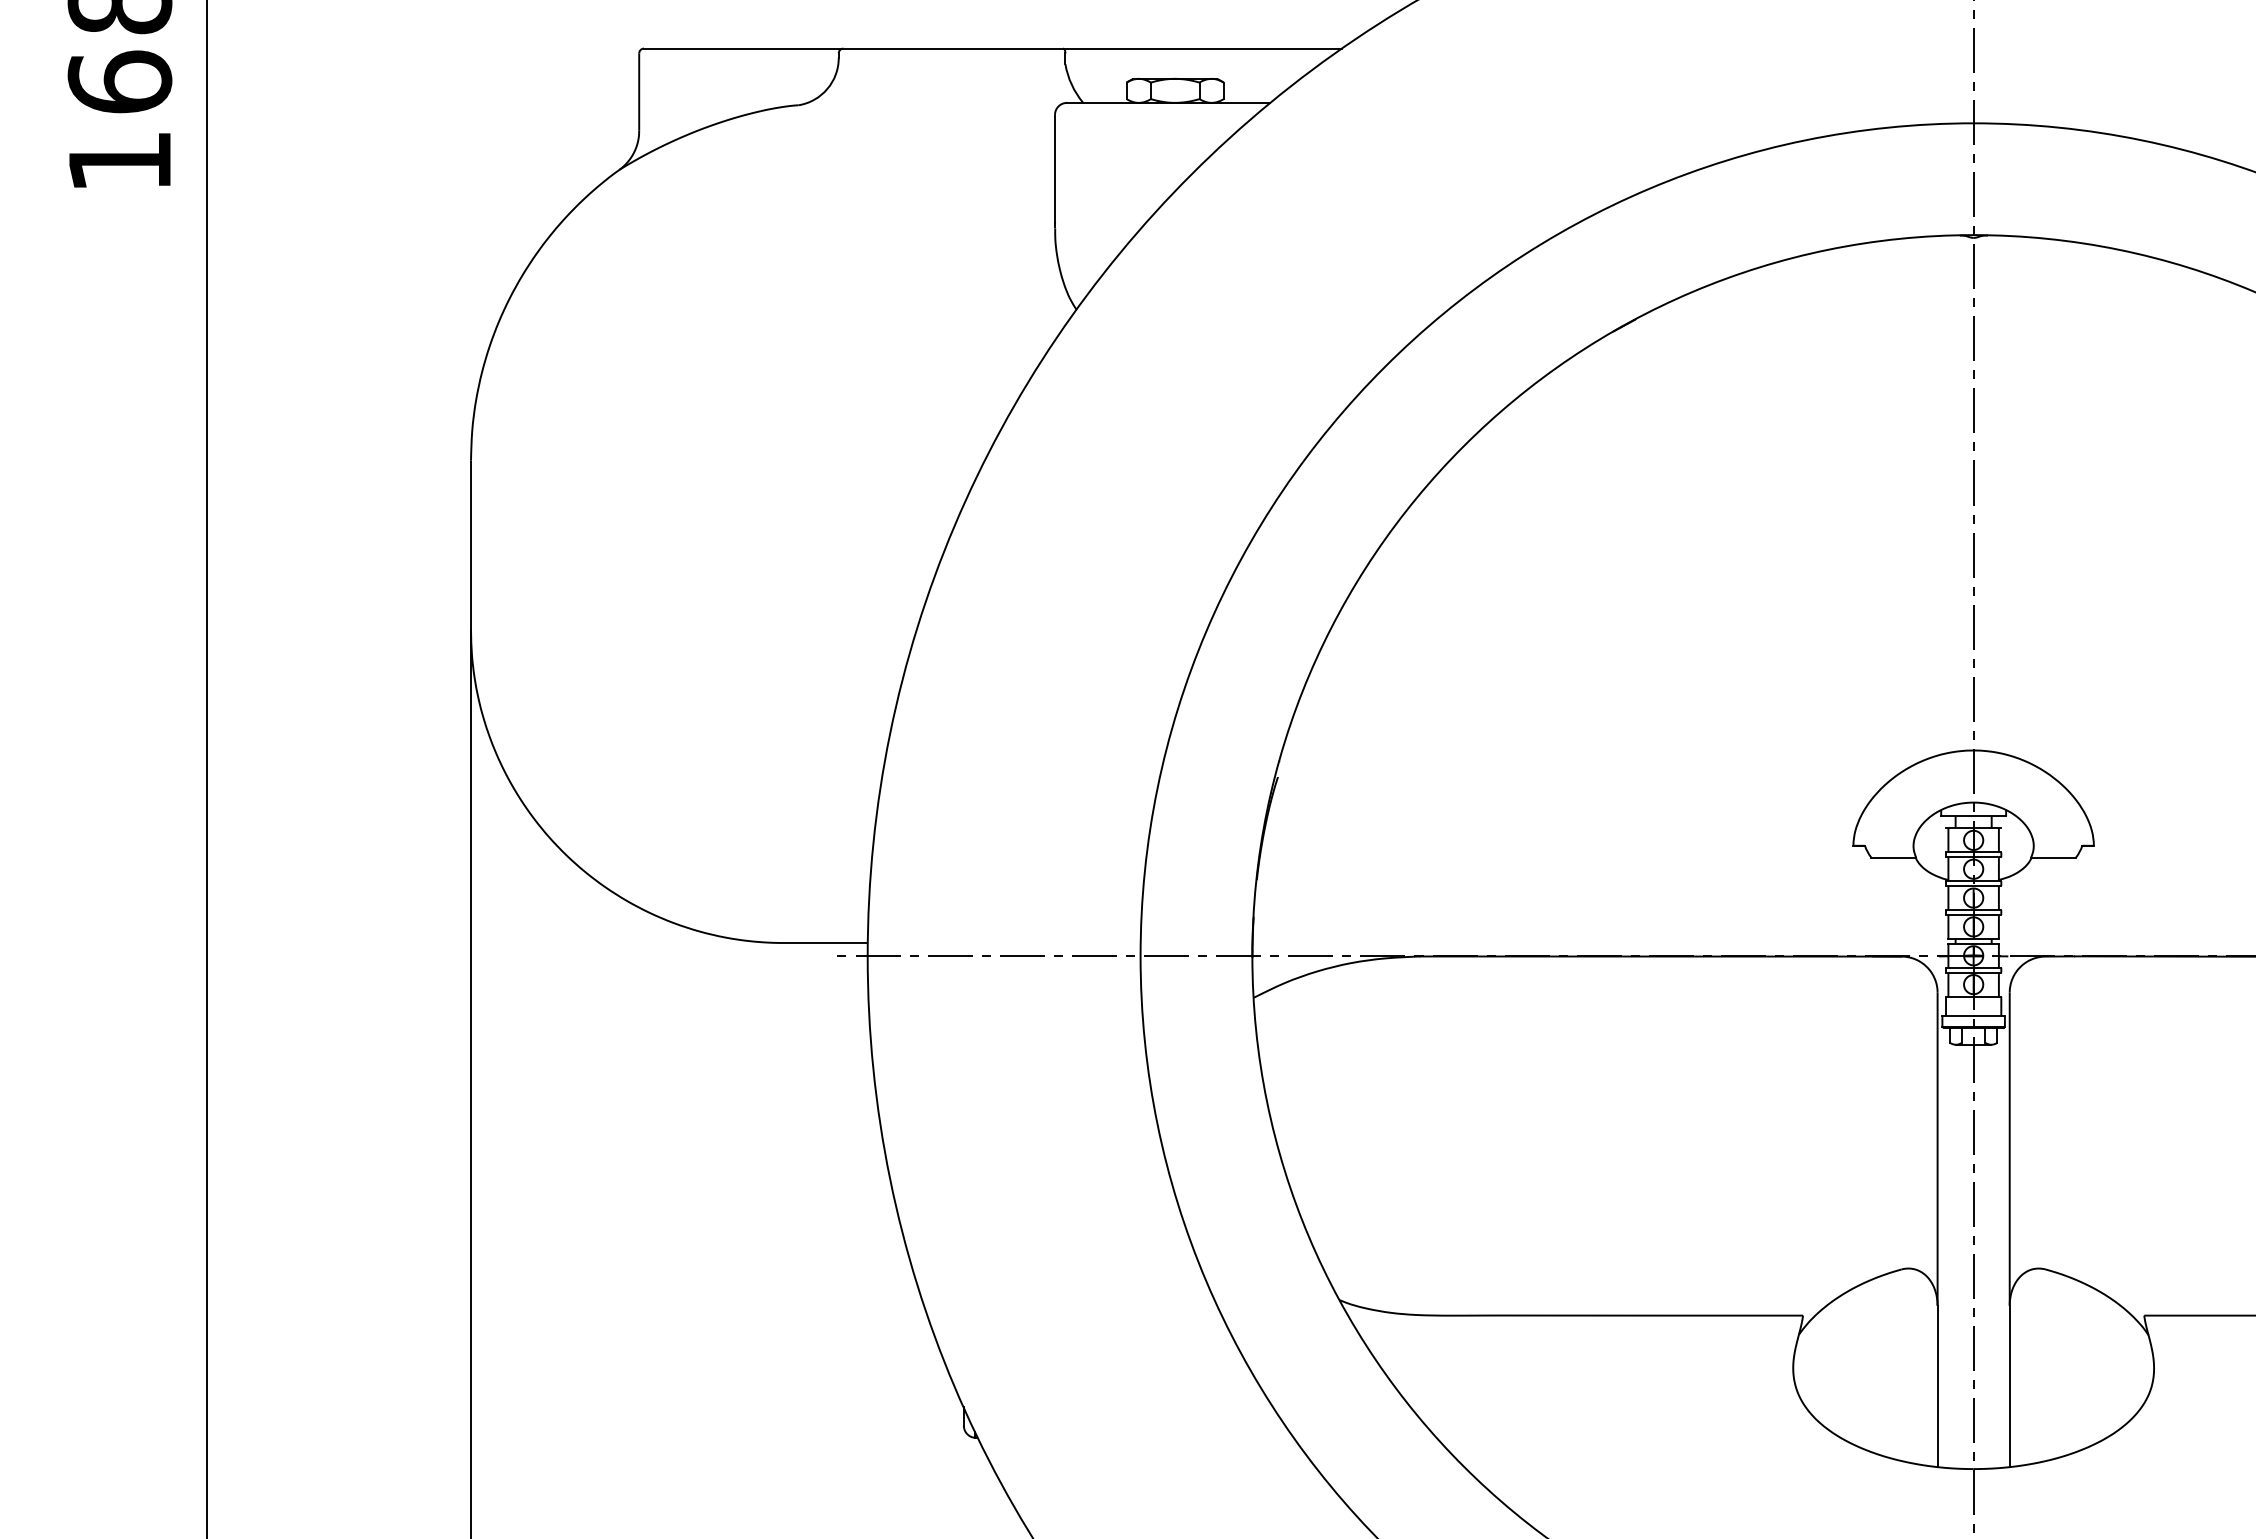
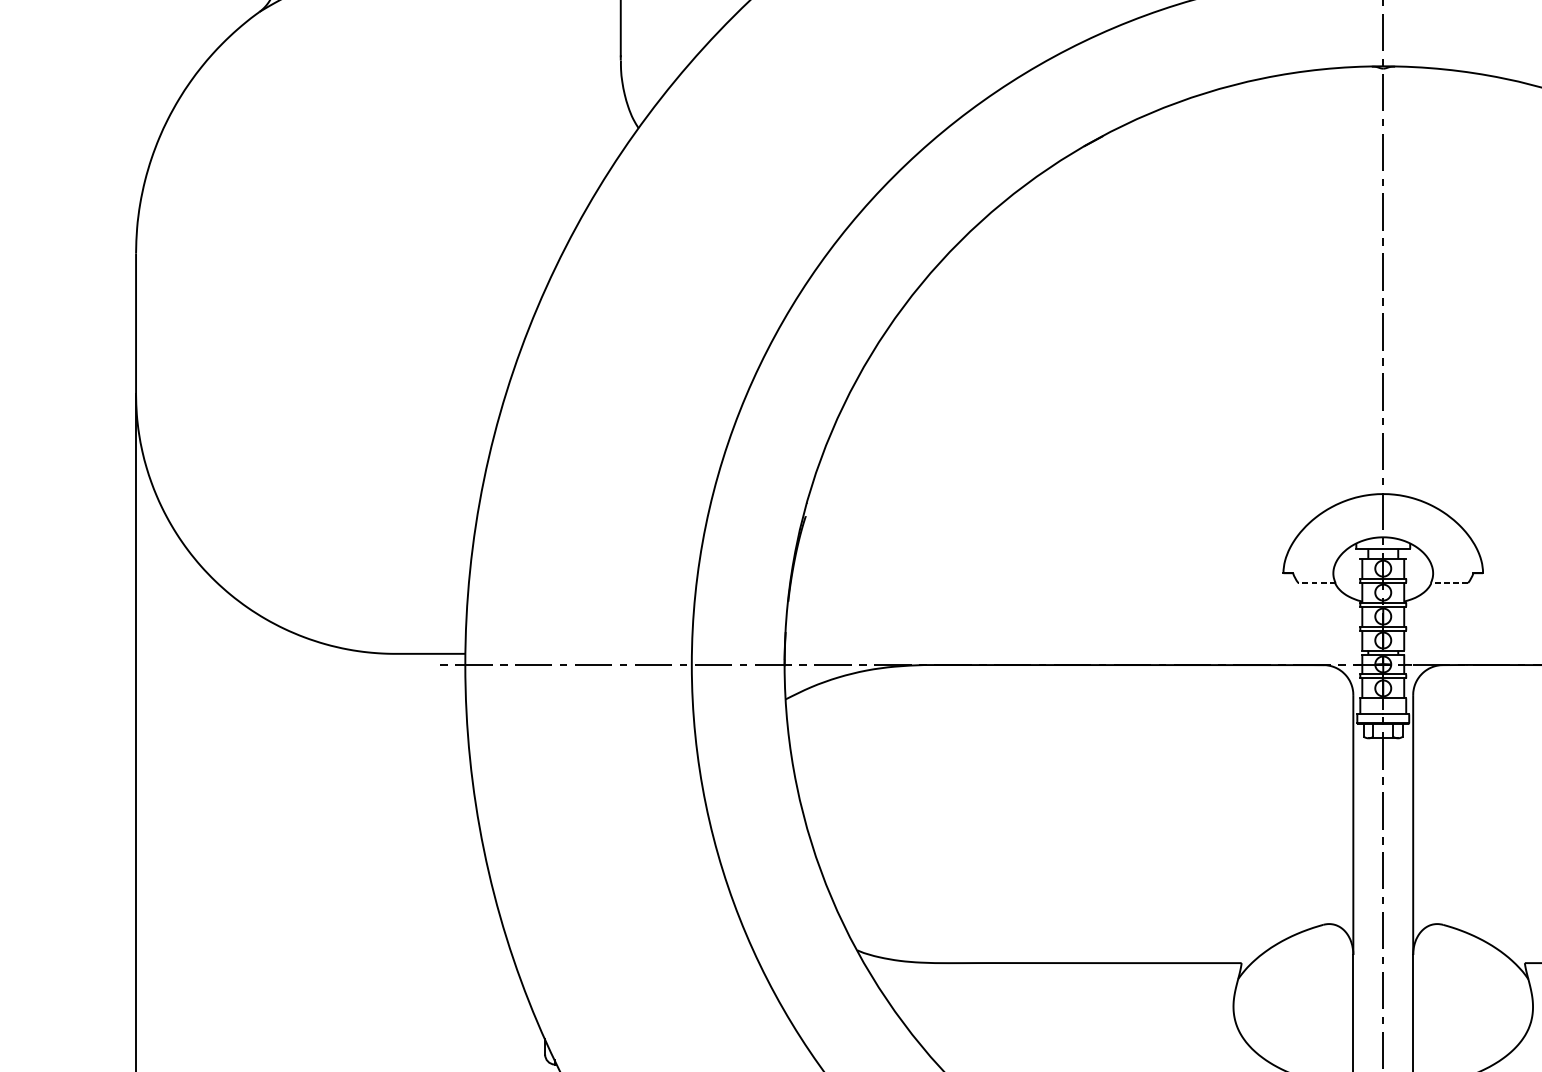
line: (1893, 857) -> (1316, 582), solid -> dashed
line: (2052, 857) -> (1448, 582), solid -> dashed

